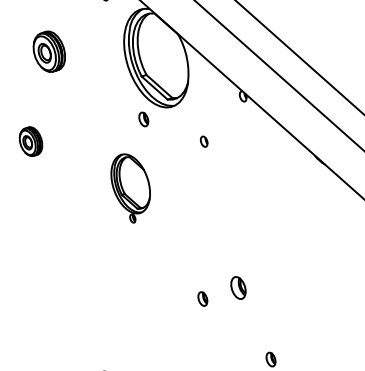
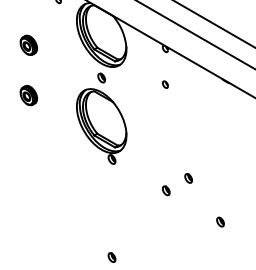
part: (49, 50) -> (28, 44), size x0.71
part: (30, 141) -> (28, 95), moved
part: (204, 141) -> (165, 84), moved
part: (129, 188) -> (101, 126), size x1.67
part: (238, 288) -> (188, 178), size x0.62

